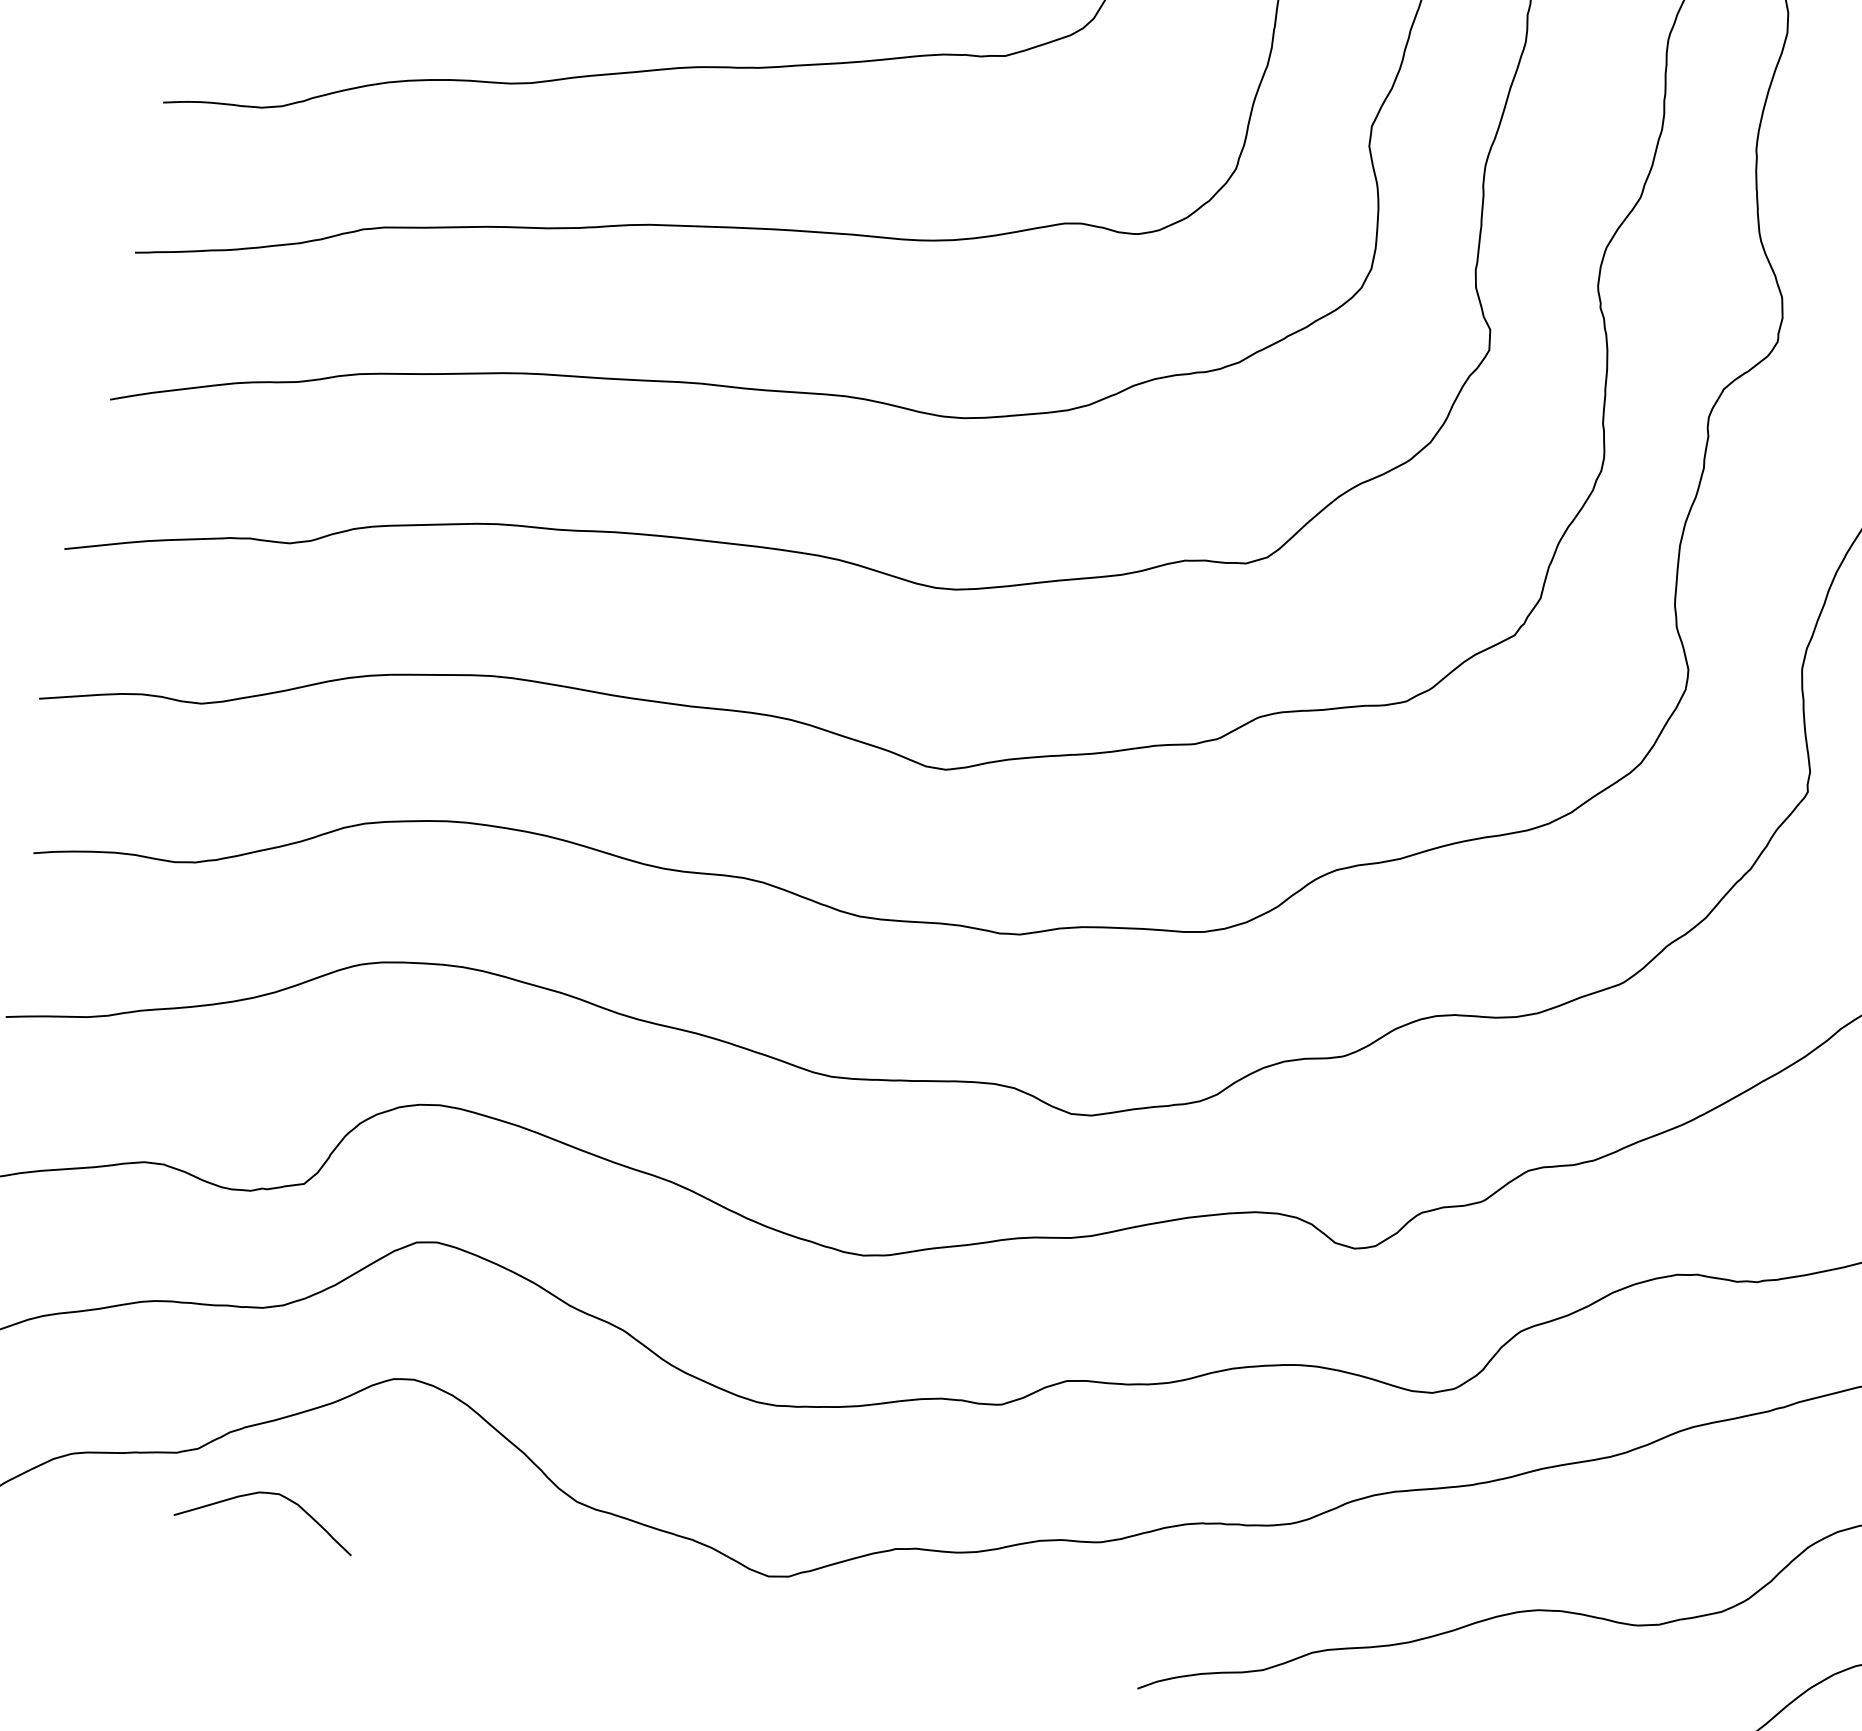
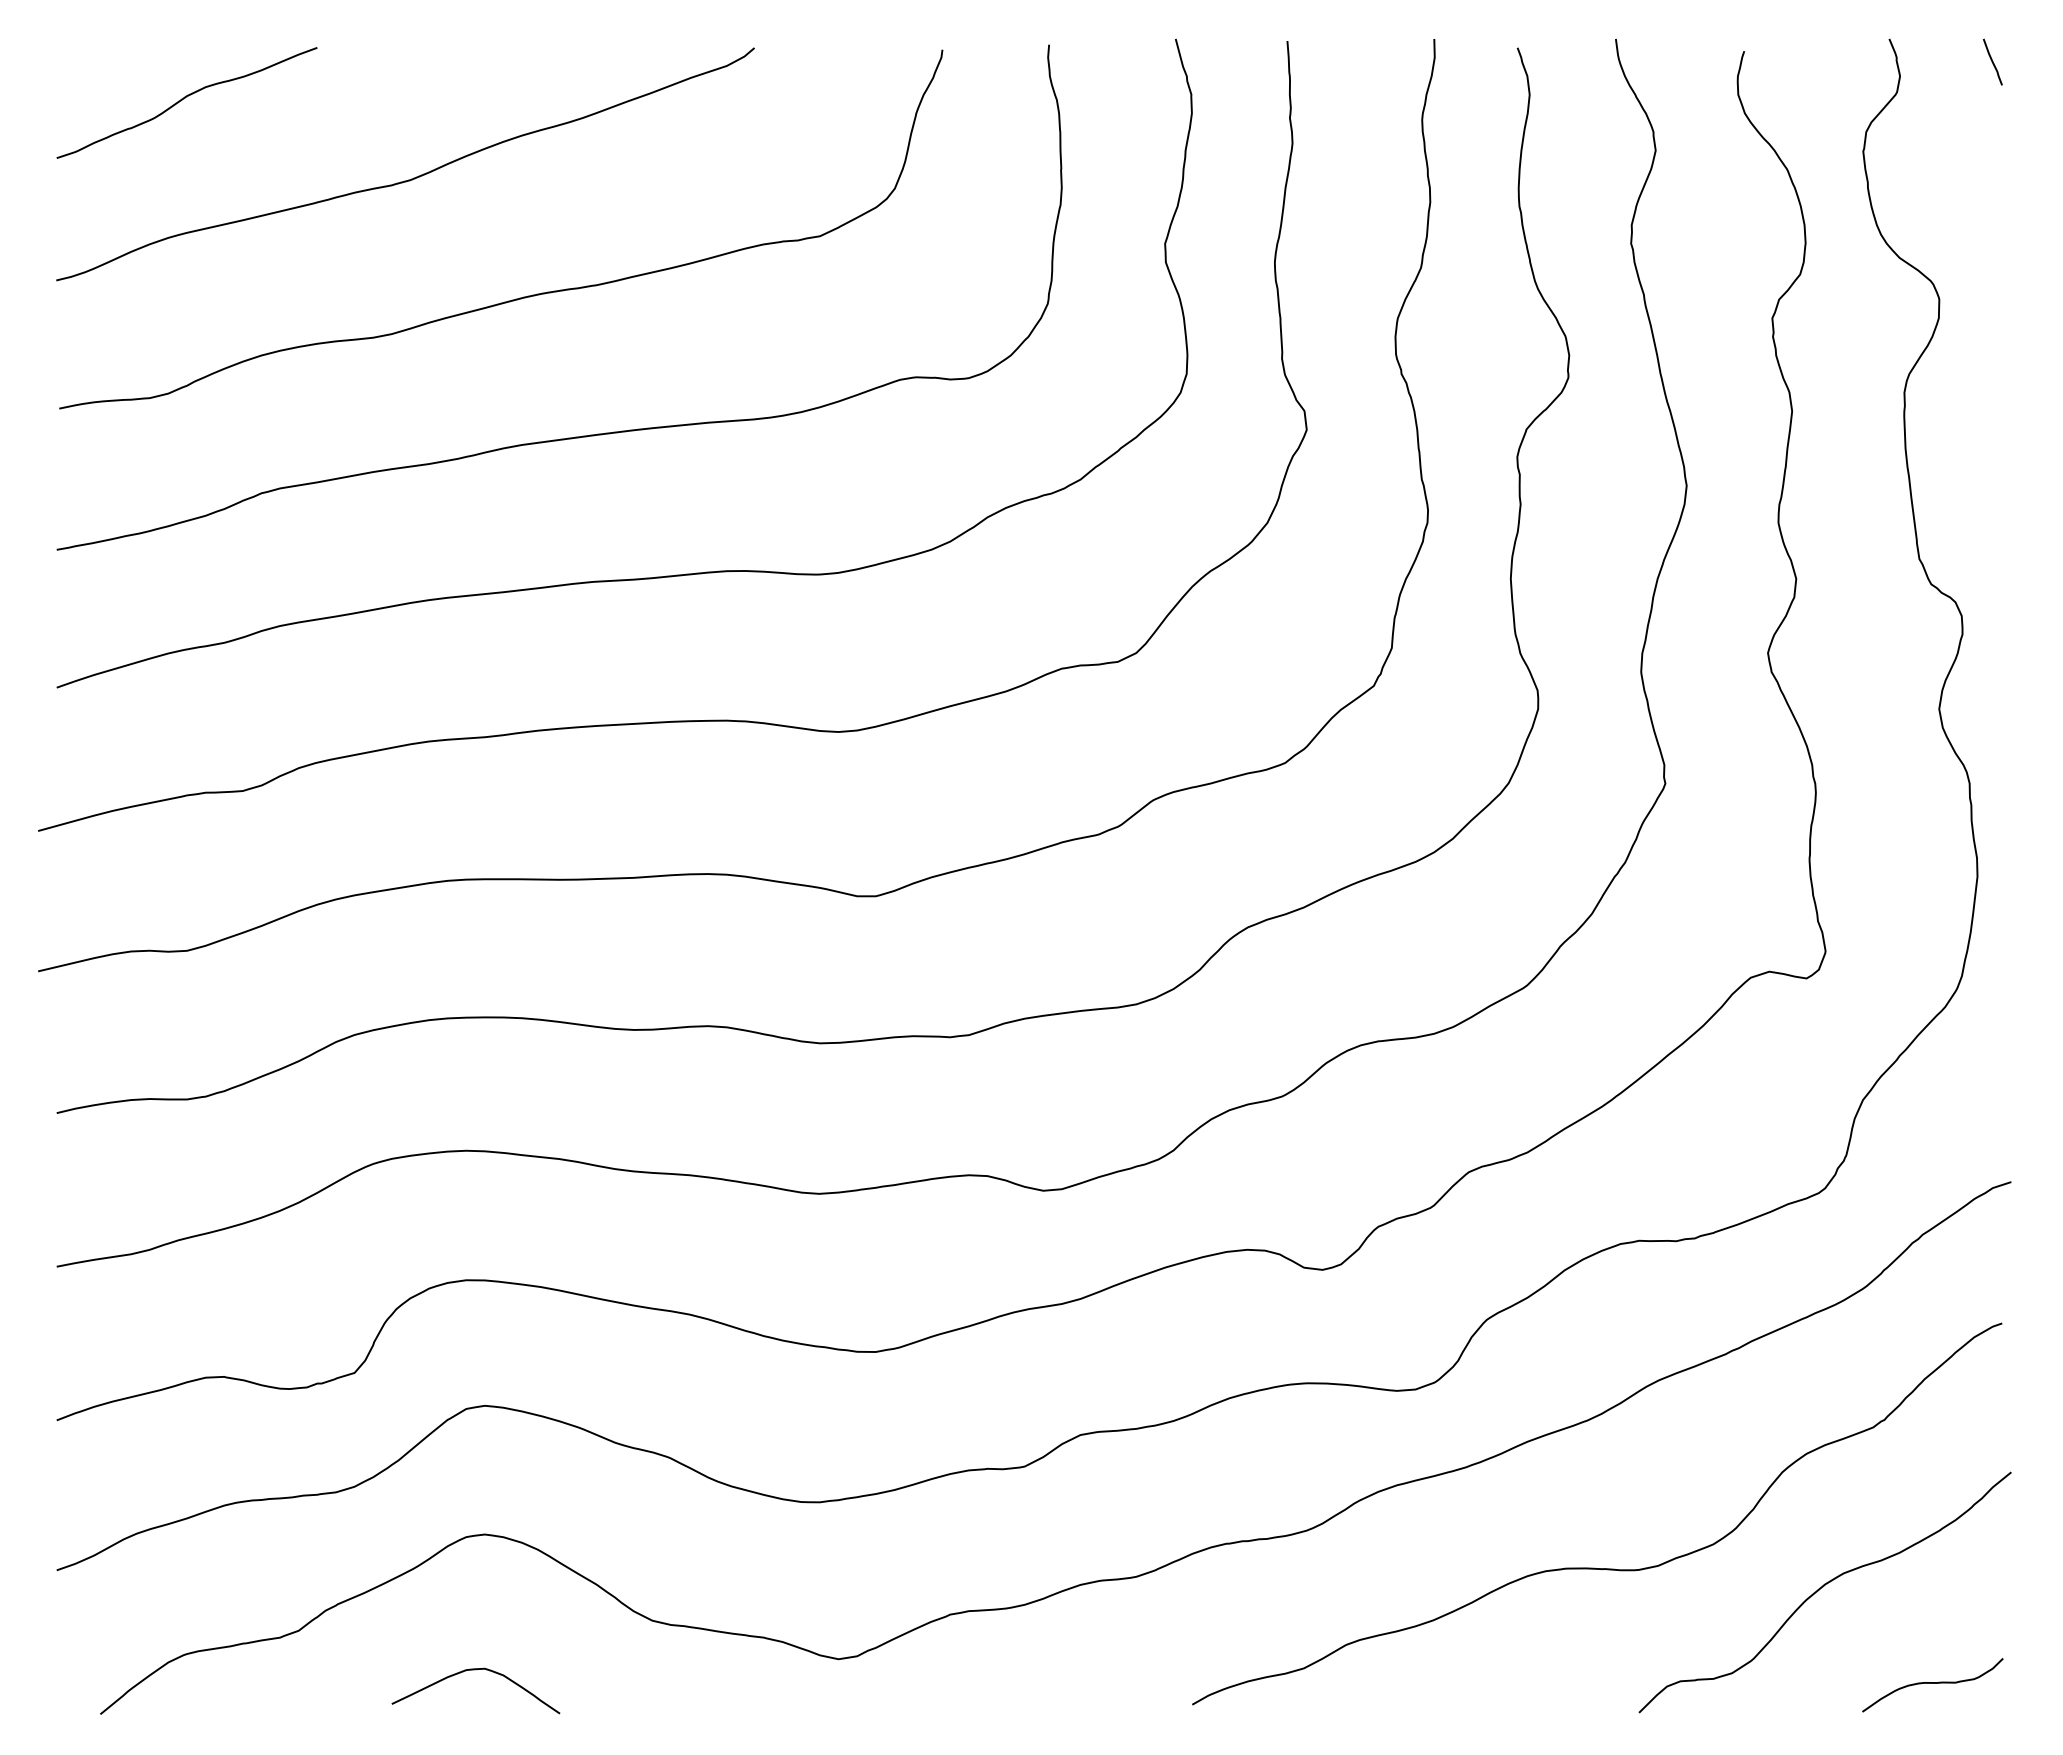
curve: (269, 1494) -> (475, 1670), moved

